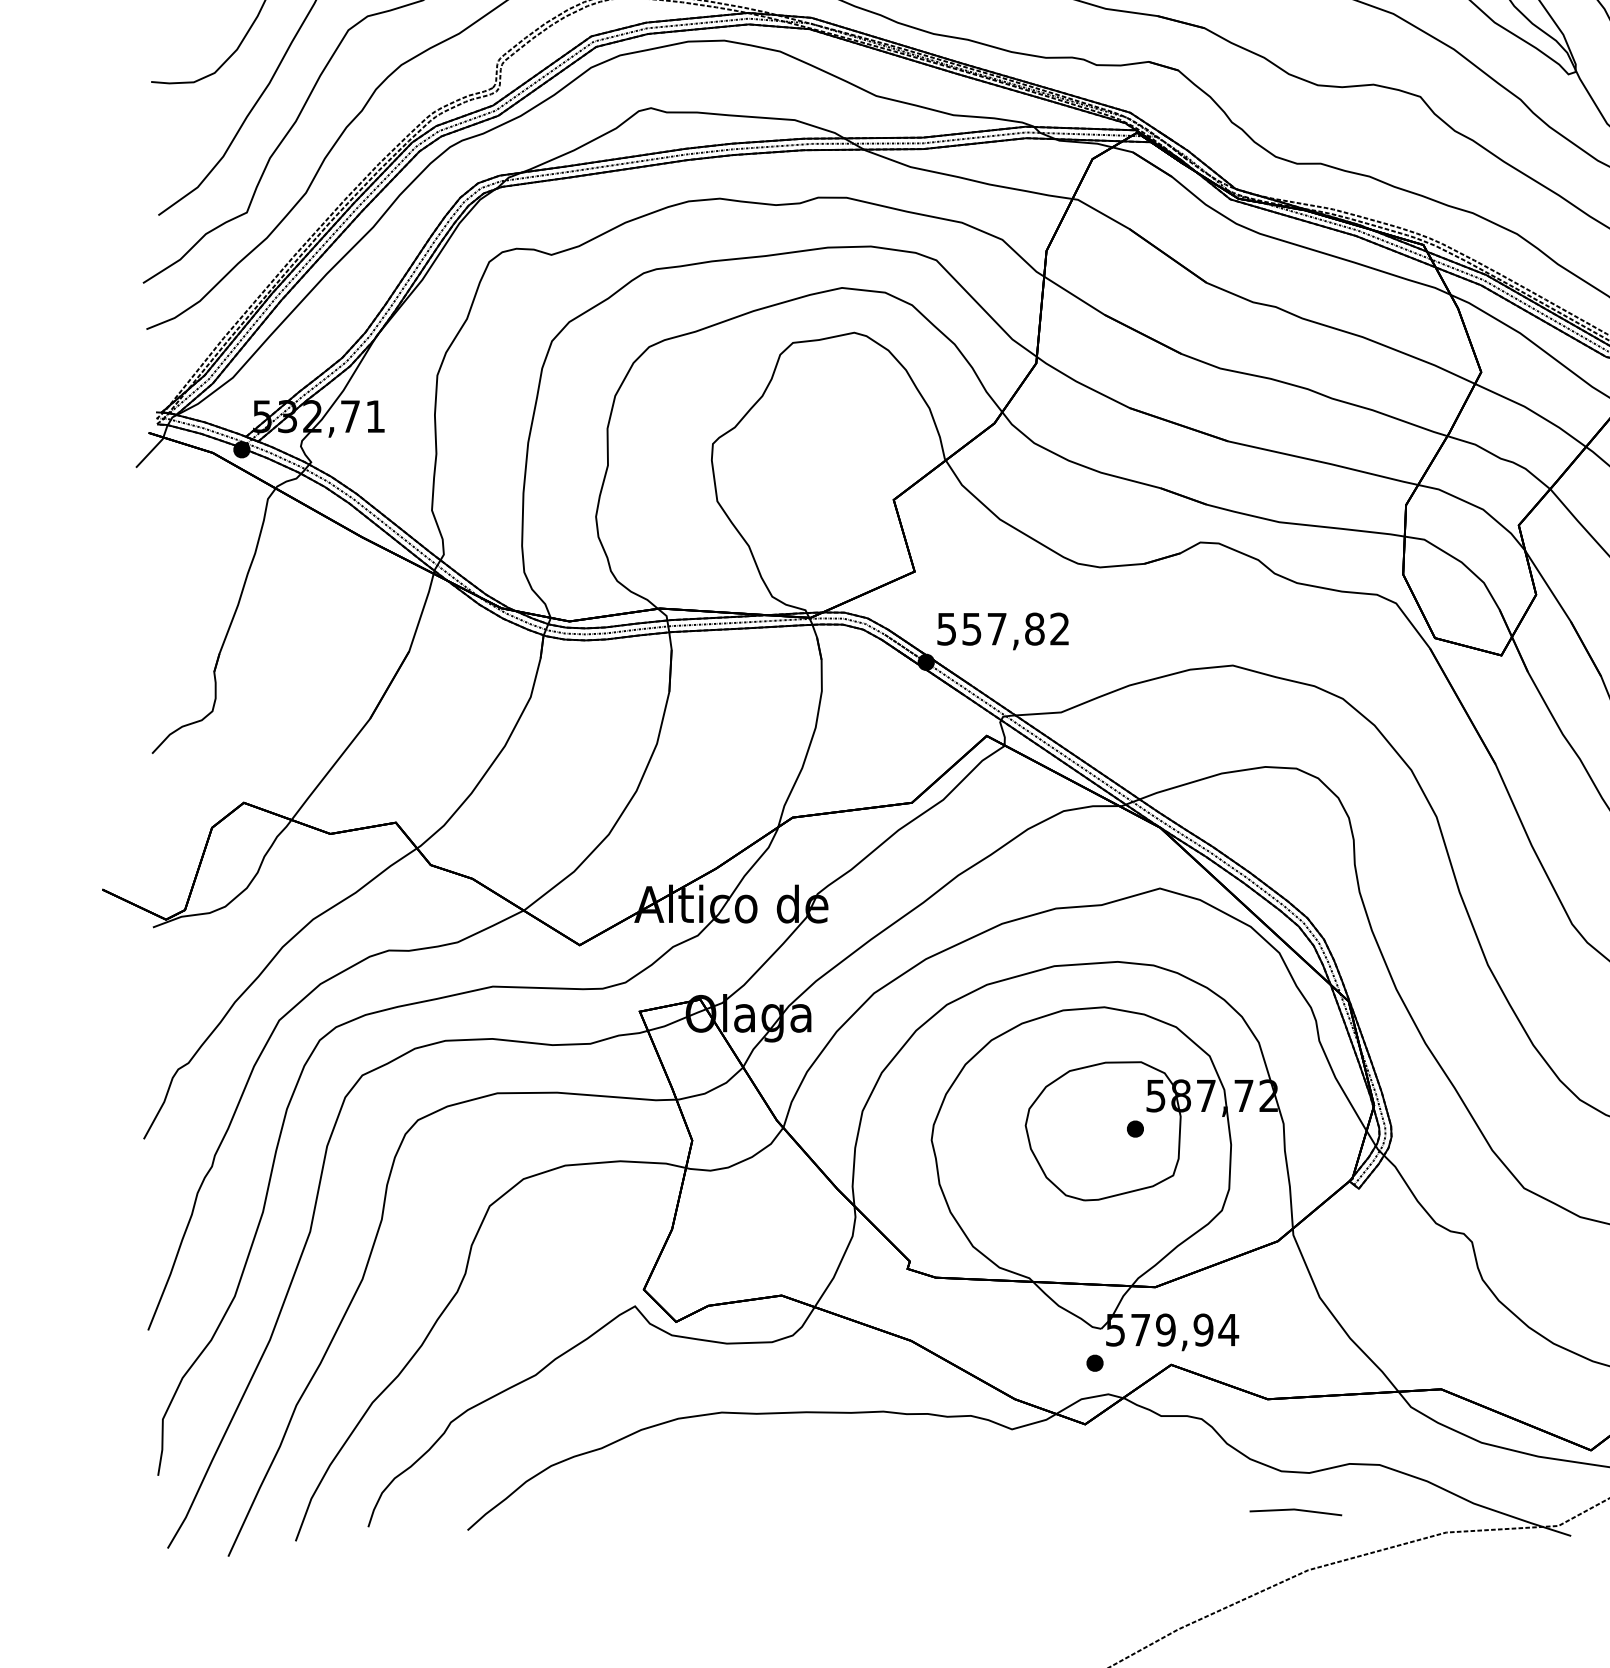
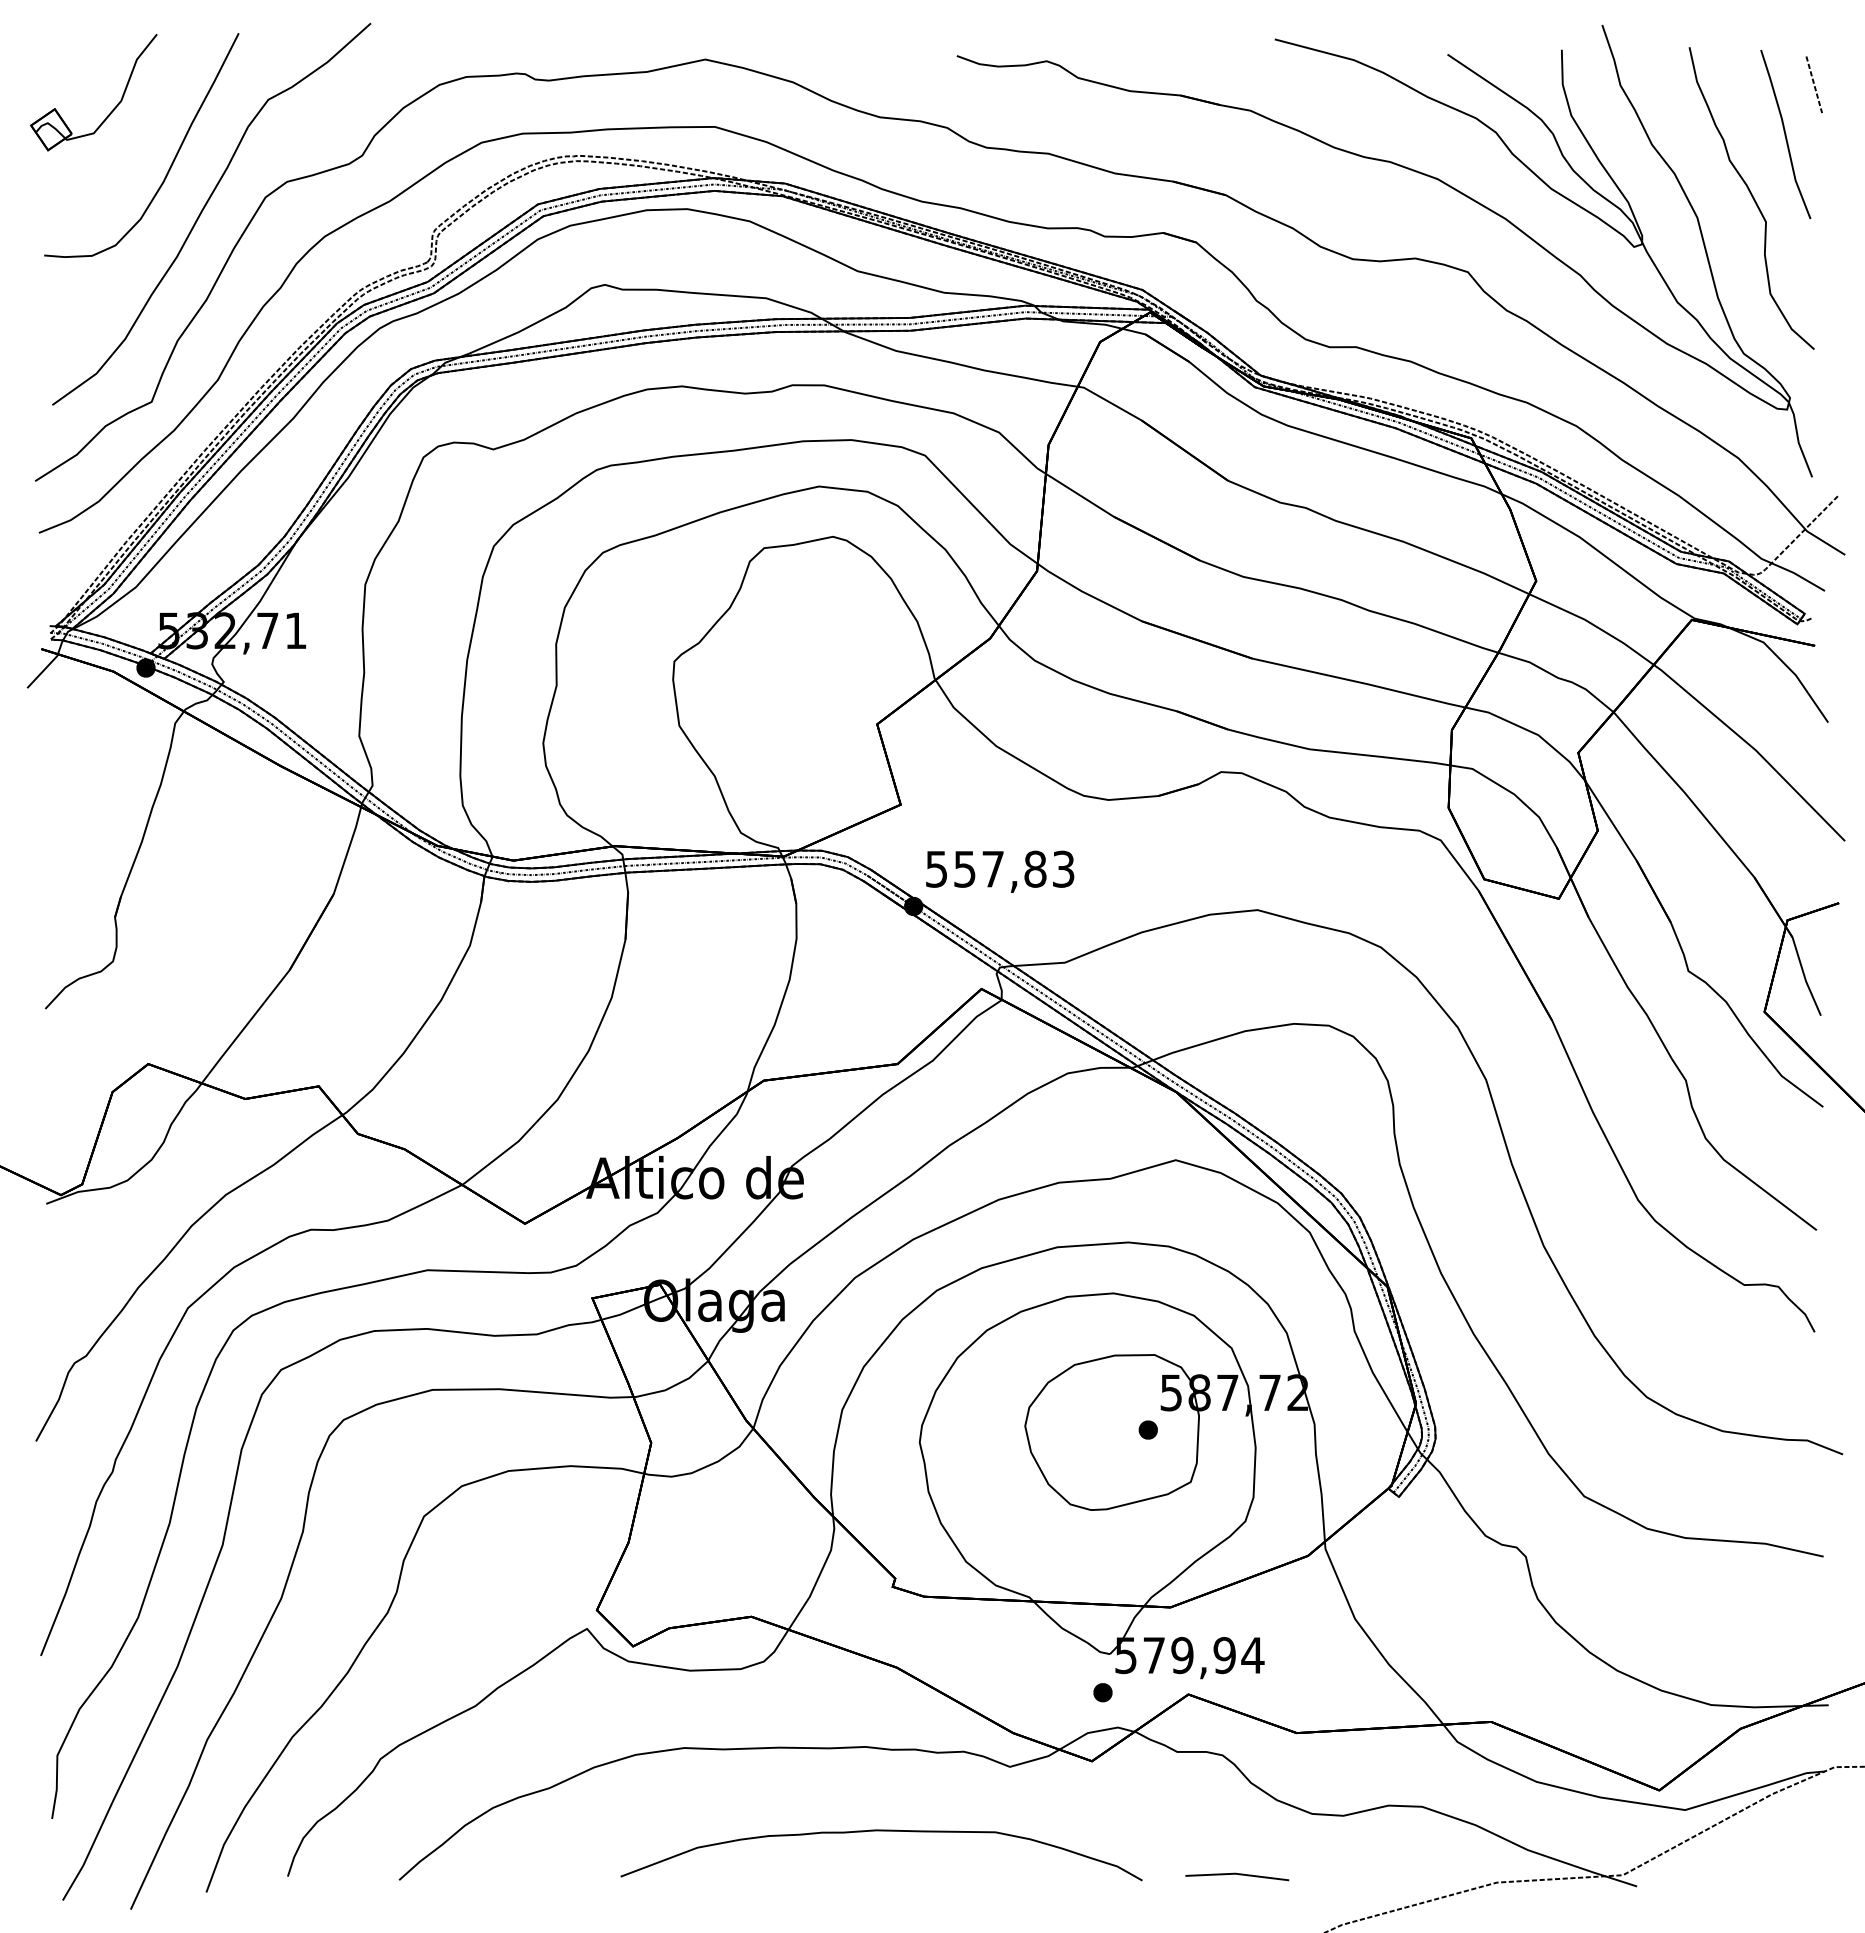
text: (1059, 629) -> (1063, 869), 557,82 -> 557,83
curve: (897, 1486) -> (881, 1831), added
line: (1296, 1510) -> (1237, 1874), moved

